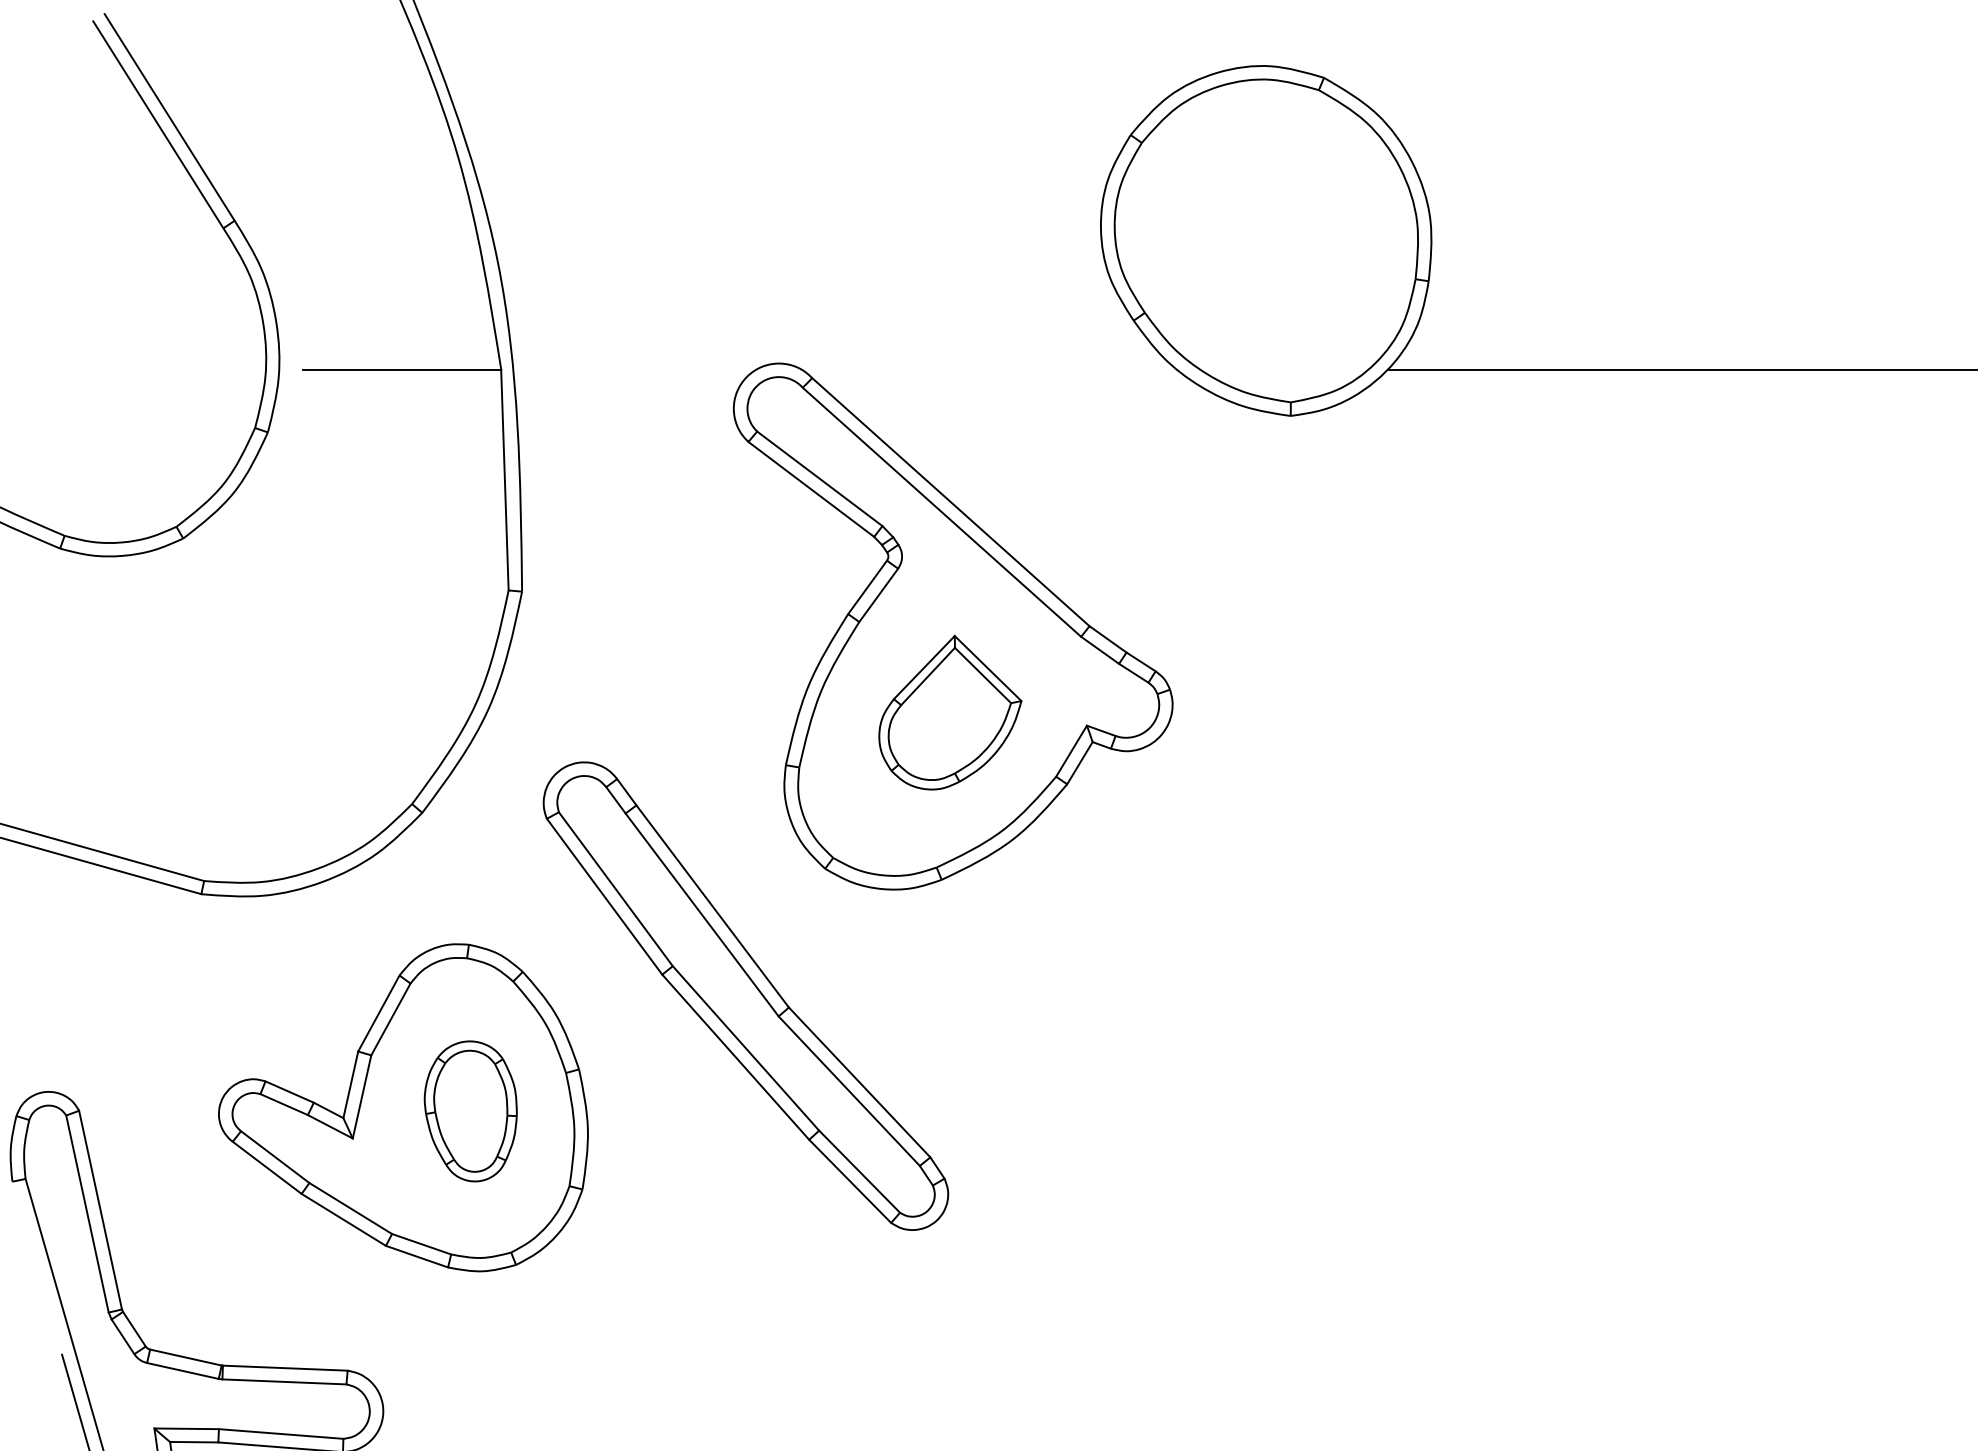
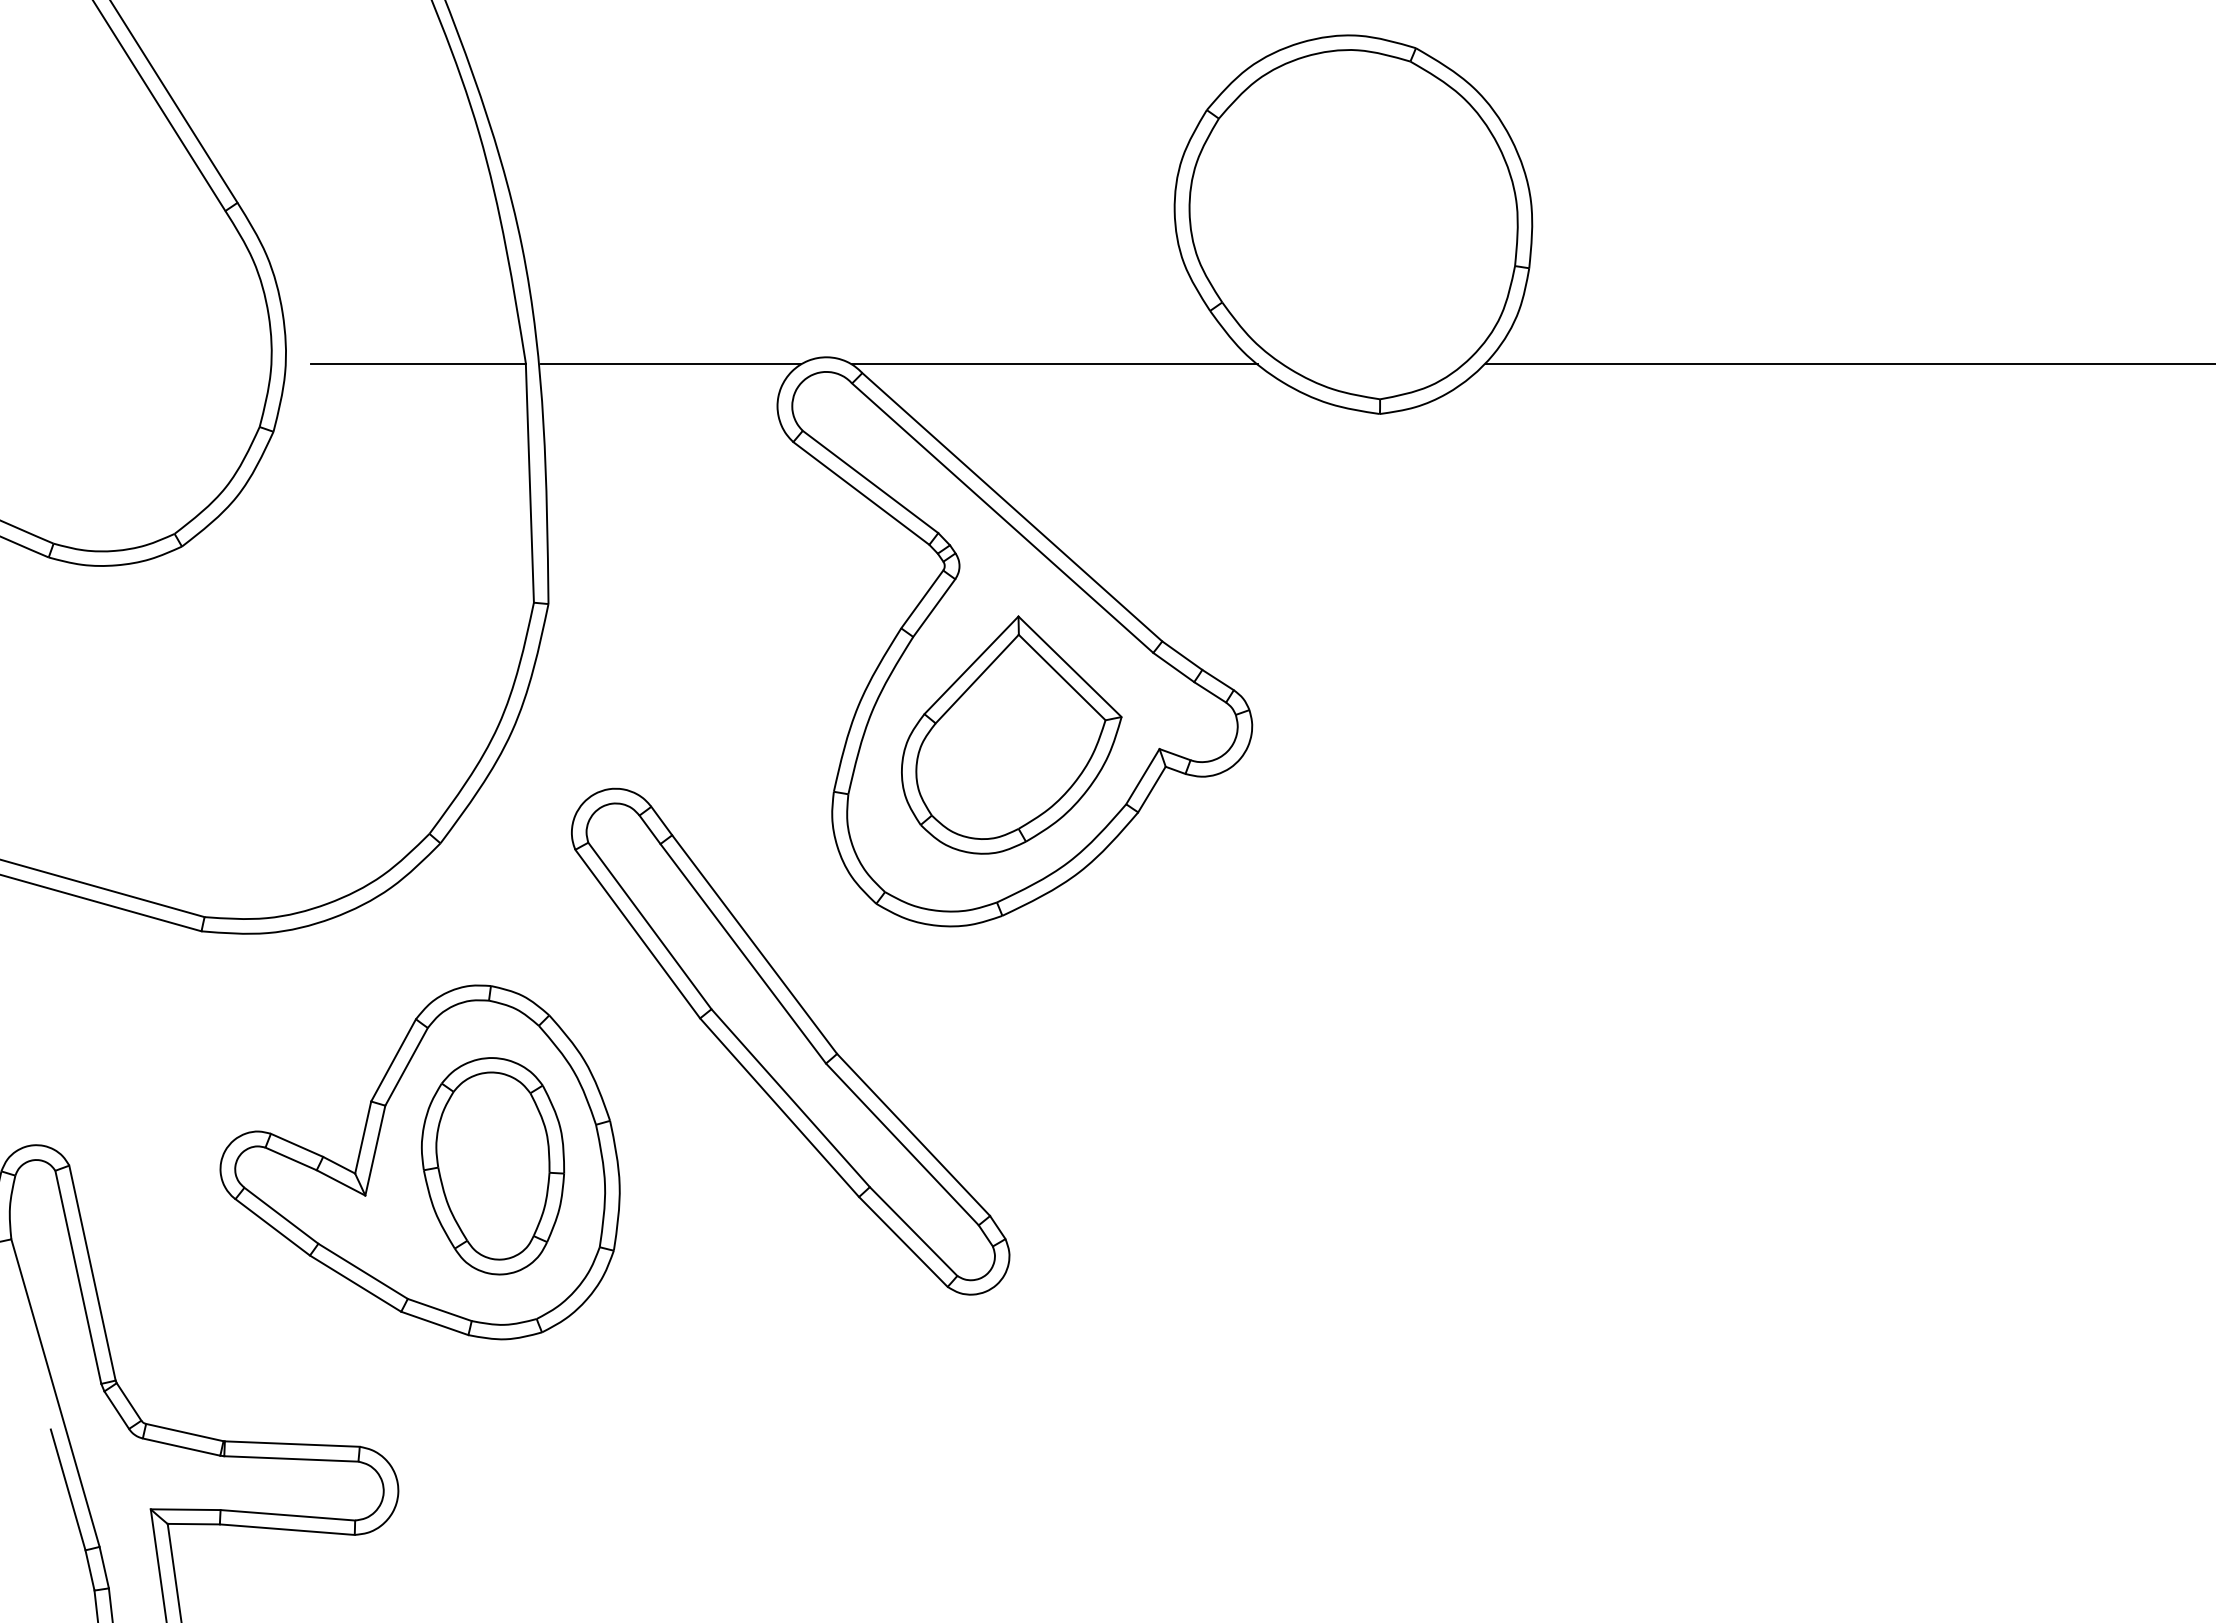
line: (634, 370) -> (670, 364), added
line: (989, 370) -> (1054, 364), added
part: (950, 712) -> (1011, 734), size x1.43
part: (470, 1111) -> (492, 1166), size x1.43

